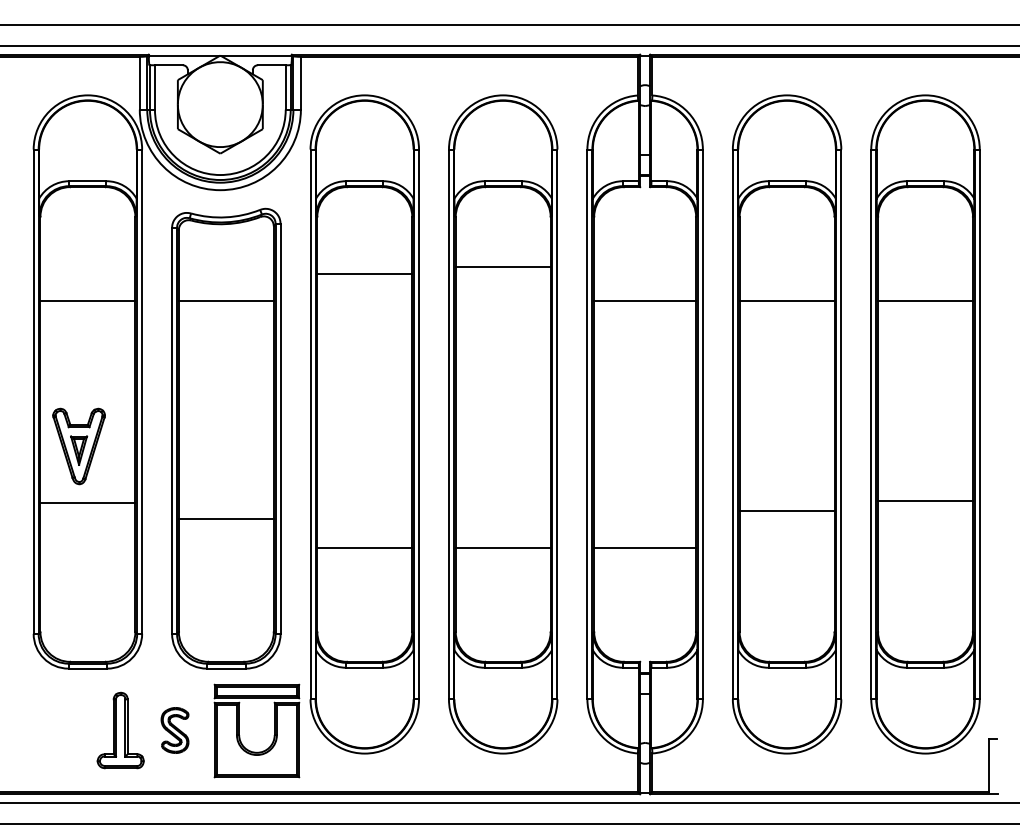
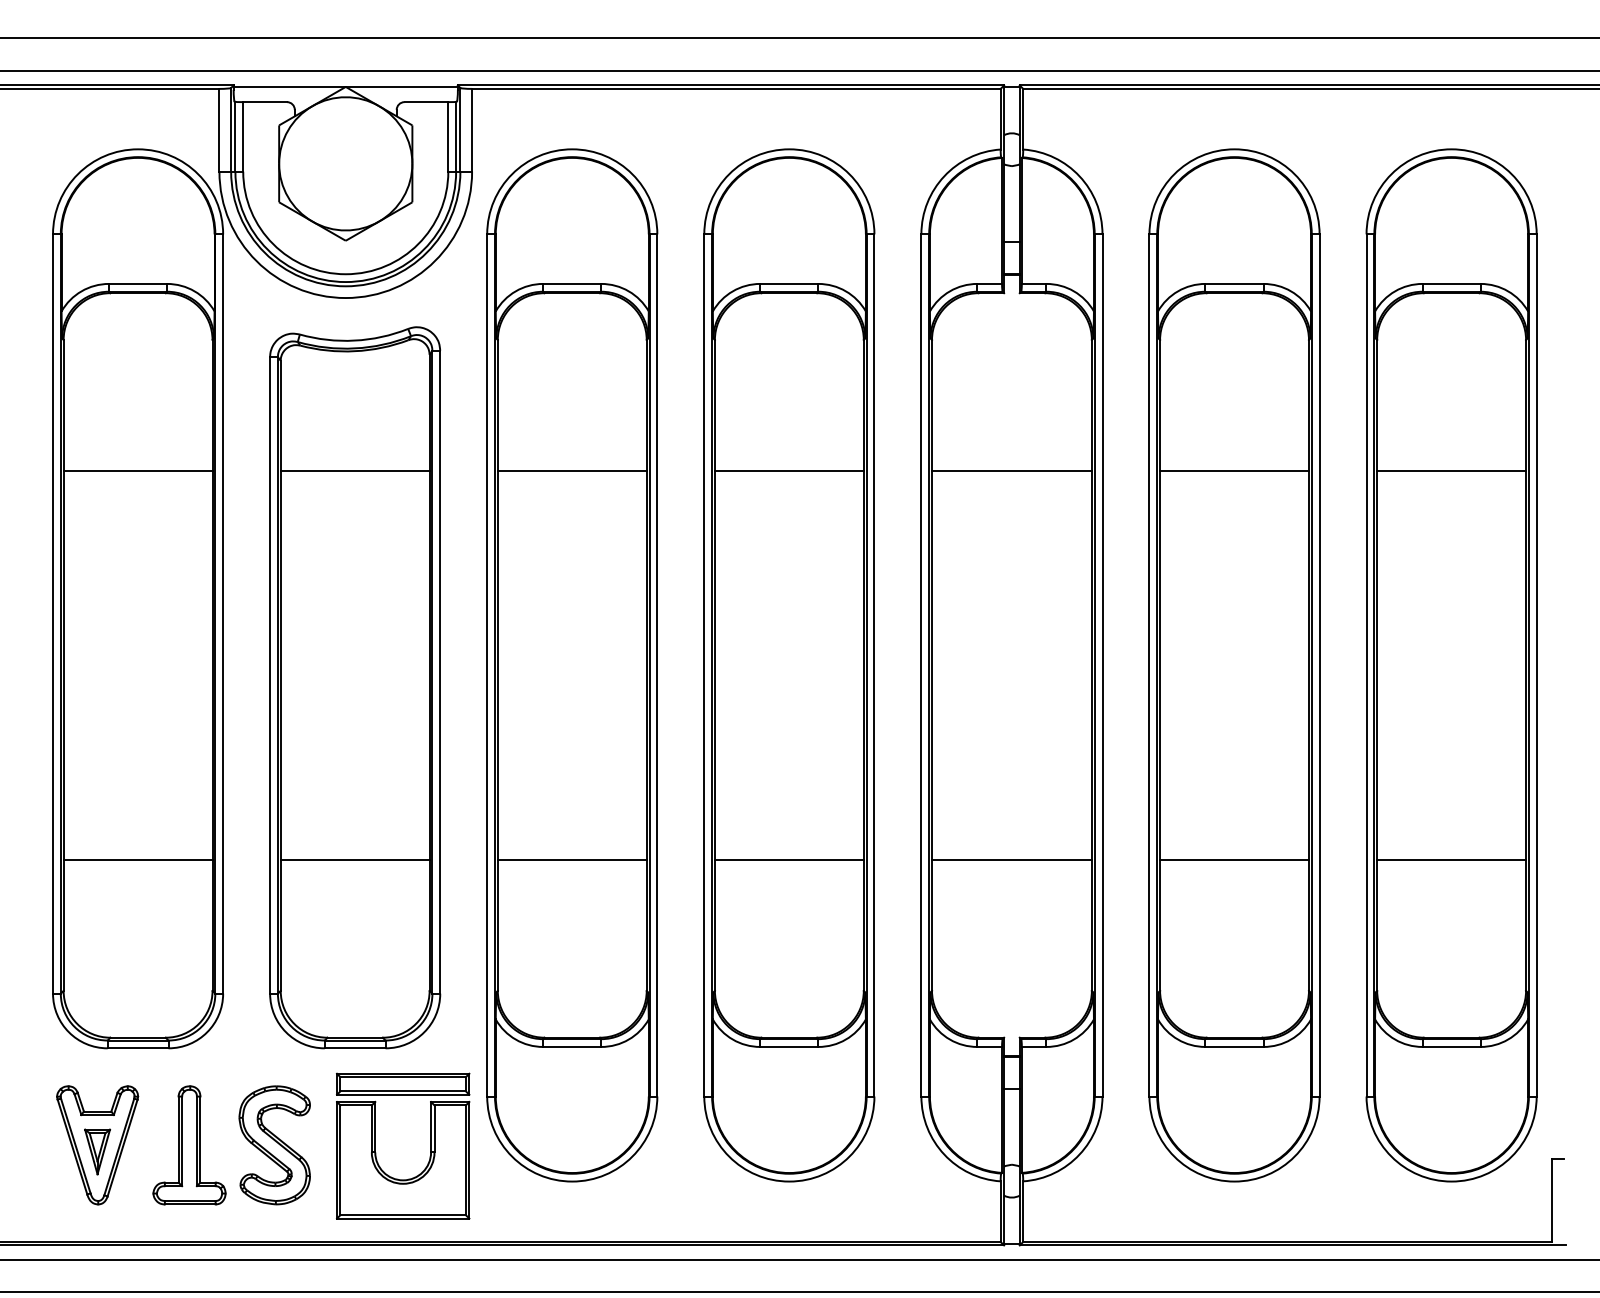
line: (502, 266) -> (788, 471), moved
line: (364, 273) -> (571, 471), moved
part: (78, 446) -> (96, 1145), moved
line: (925, 501) -> (1451, 859), moved
line: (87, 503) -> (137, 859), moved
line: (786, 511) -> (1233, 859), moved
line: (225, 519) -> (353, 859), moved
part: (174, 730) -> (273, 1145), size x1.67

